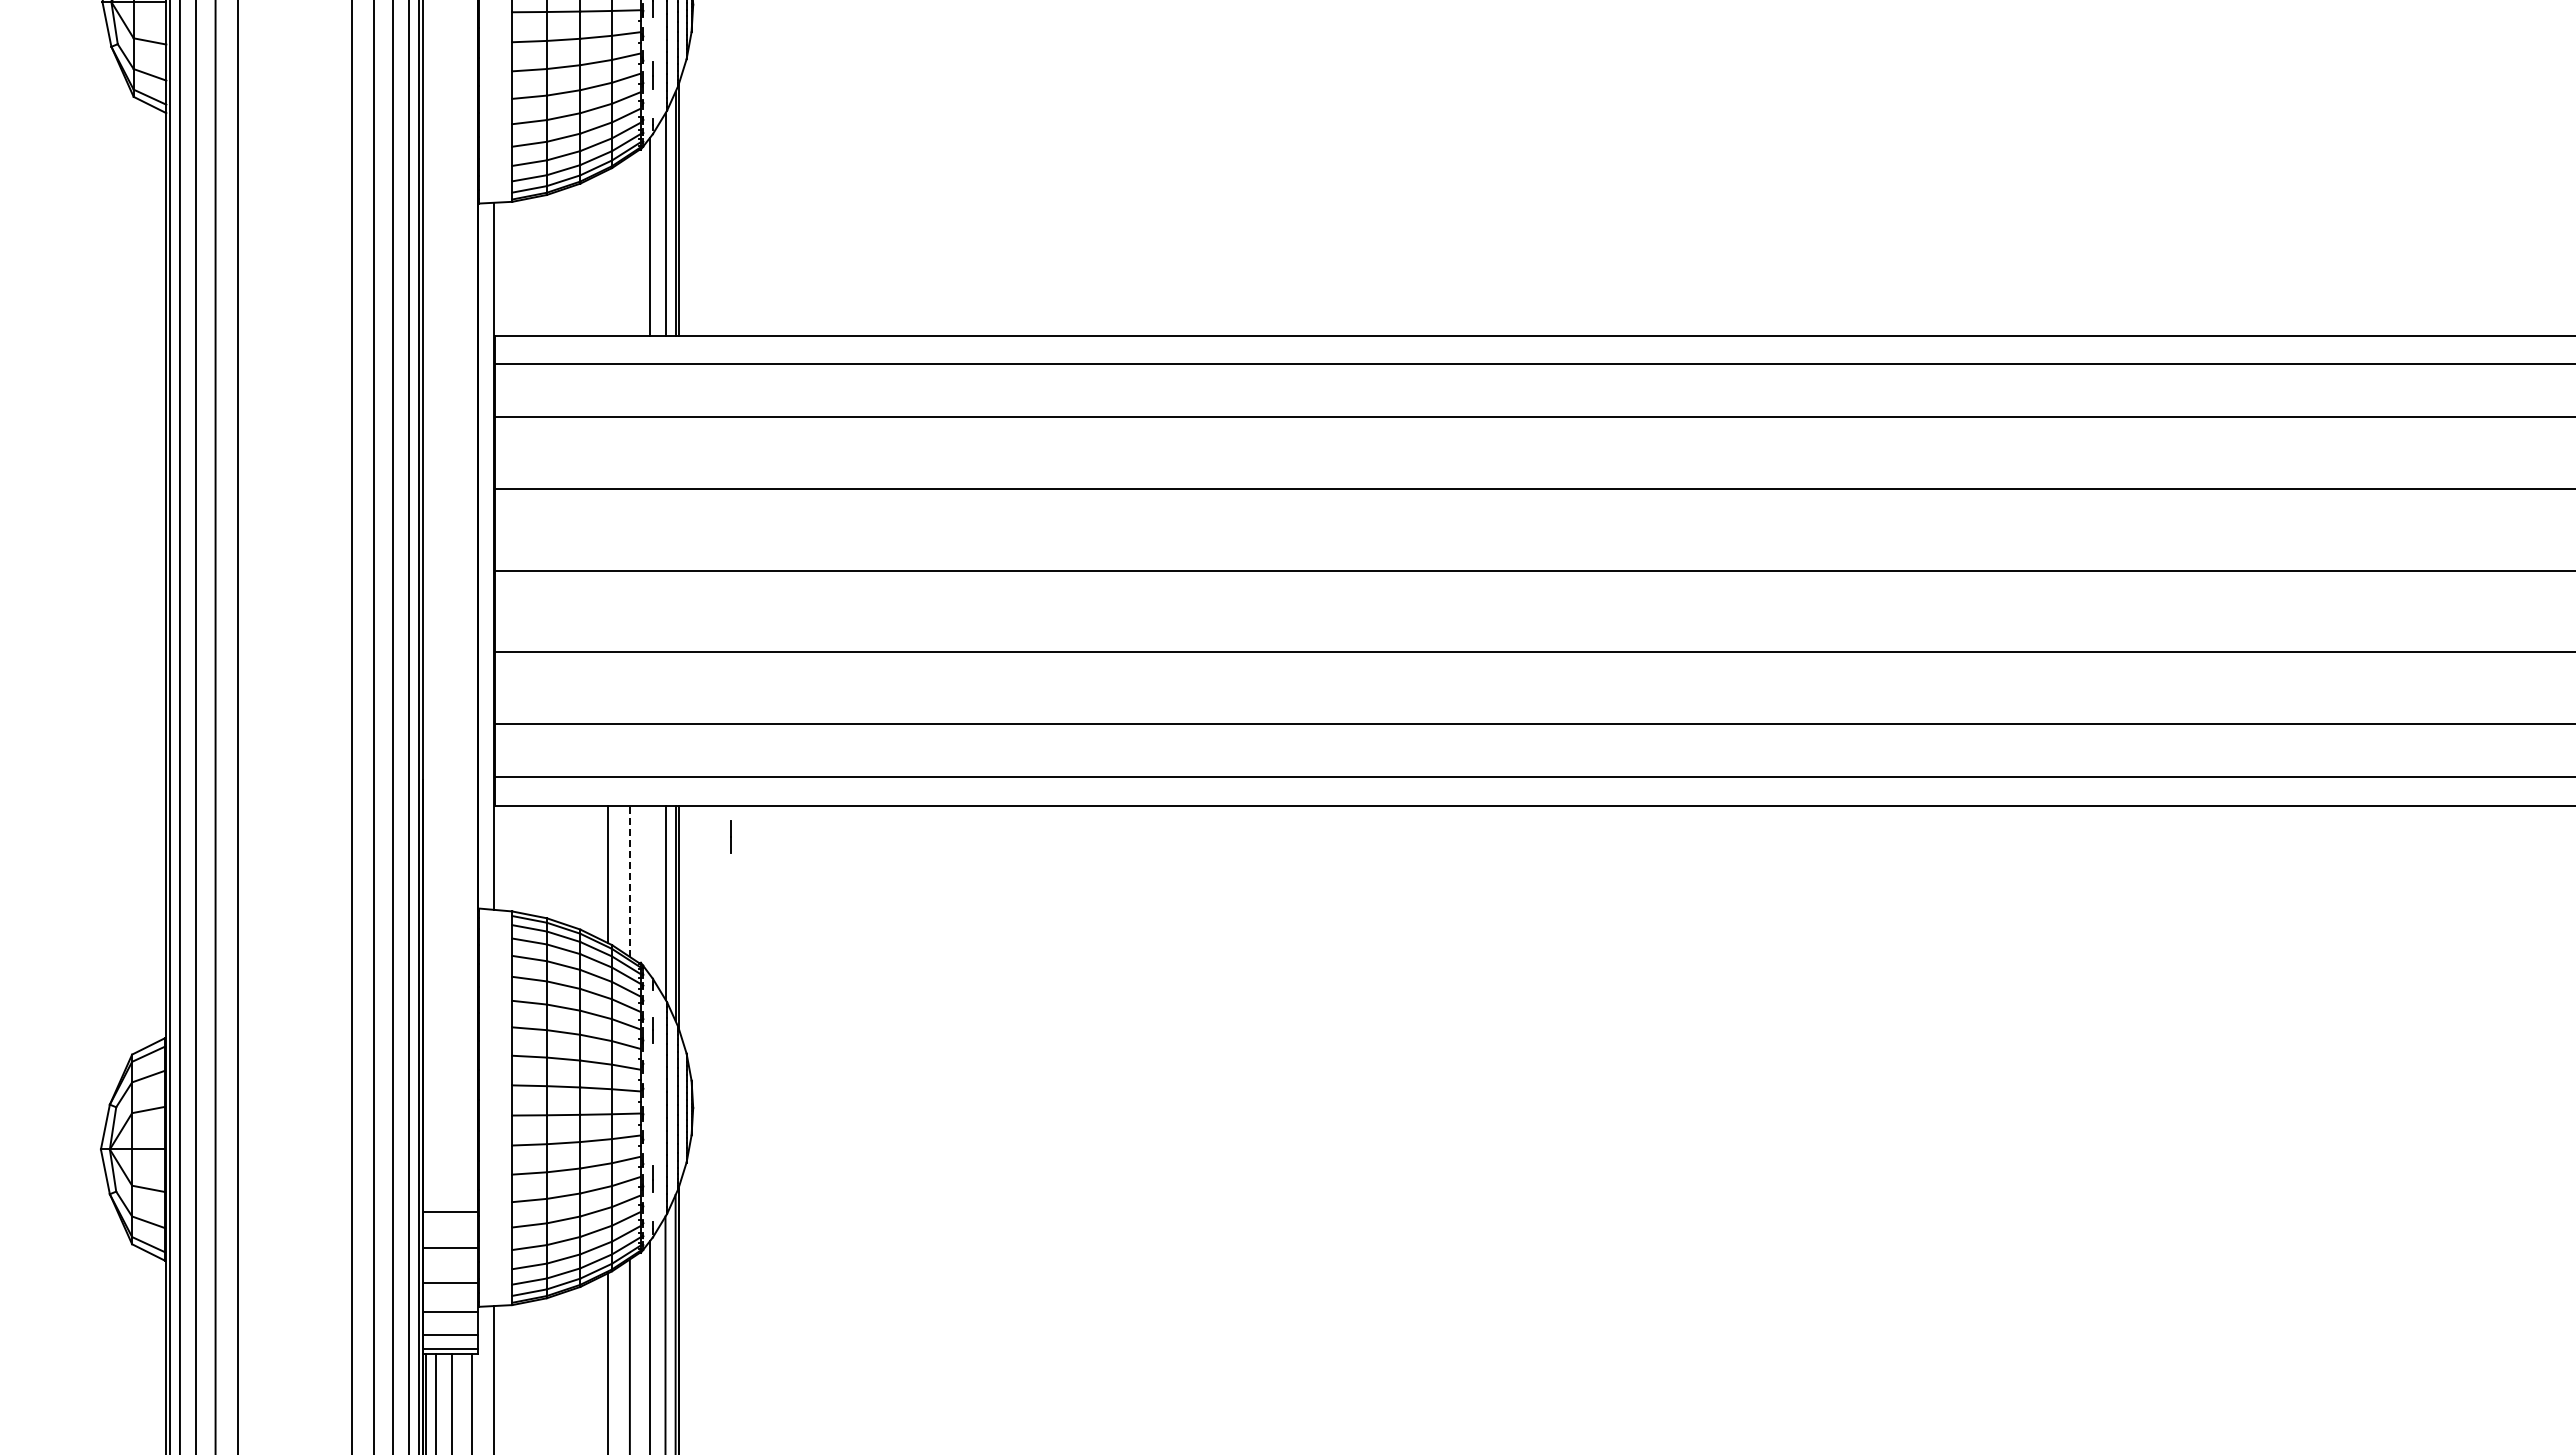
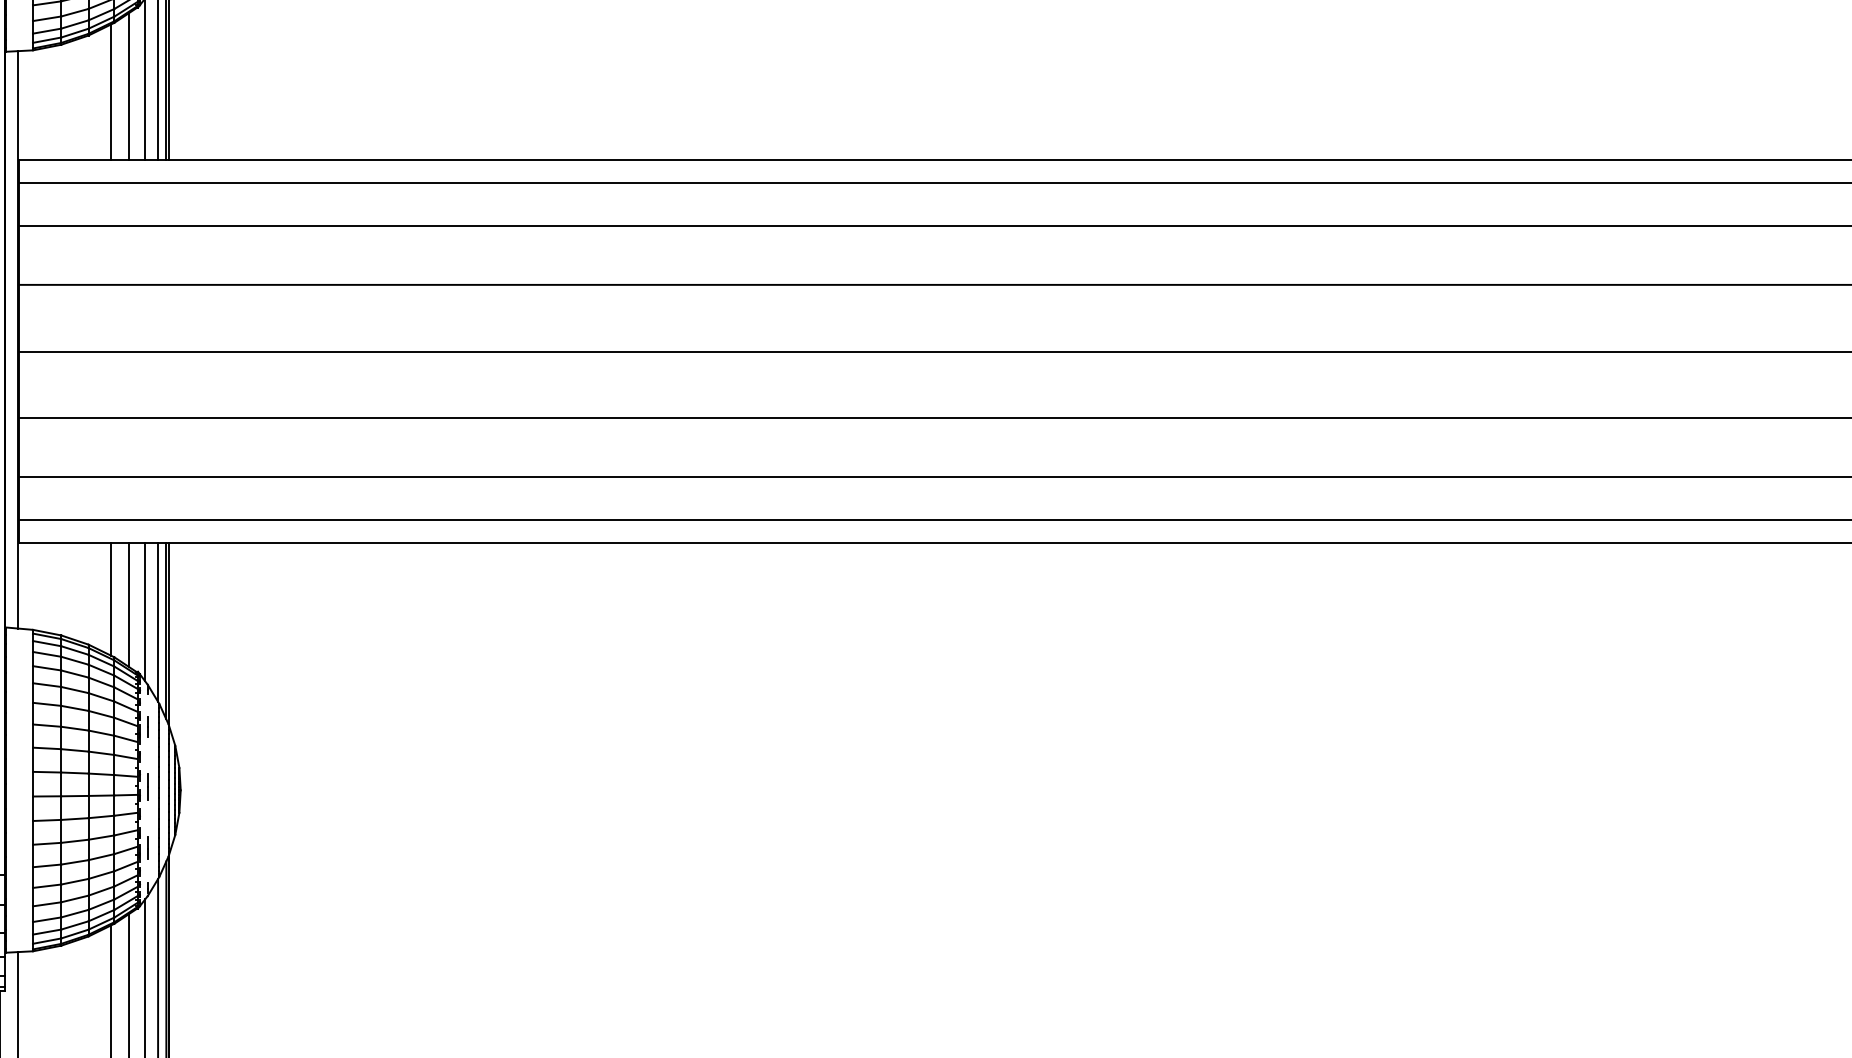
line: (629, 245) -> (128, 86), added
line: (607, 252) -> (110, 91), added
line: (730, 836) -> (147, 786), moved
line: (629, 881) -> (128, 605), dashed -> solid
line: (649, 889) -> (145, 611), added

